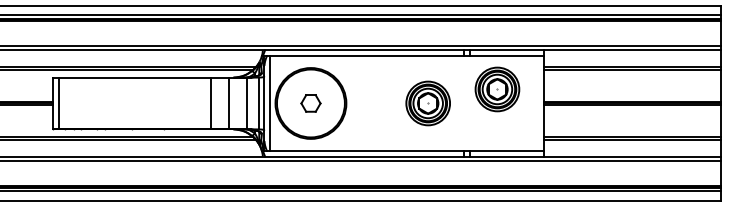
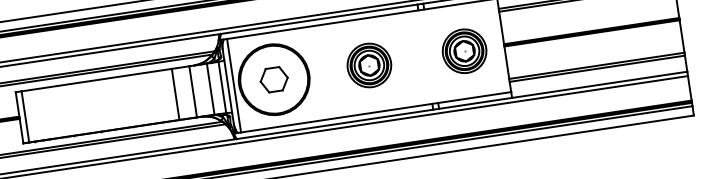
part: (497, 89) -> (464, 51), moved
part: (310, 103) -> (273, 79), size x1.43
part: (427, 103) -> (368, 65), moved

